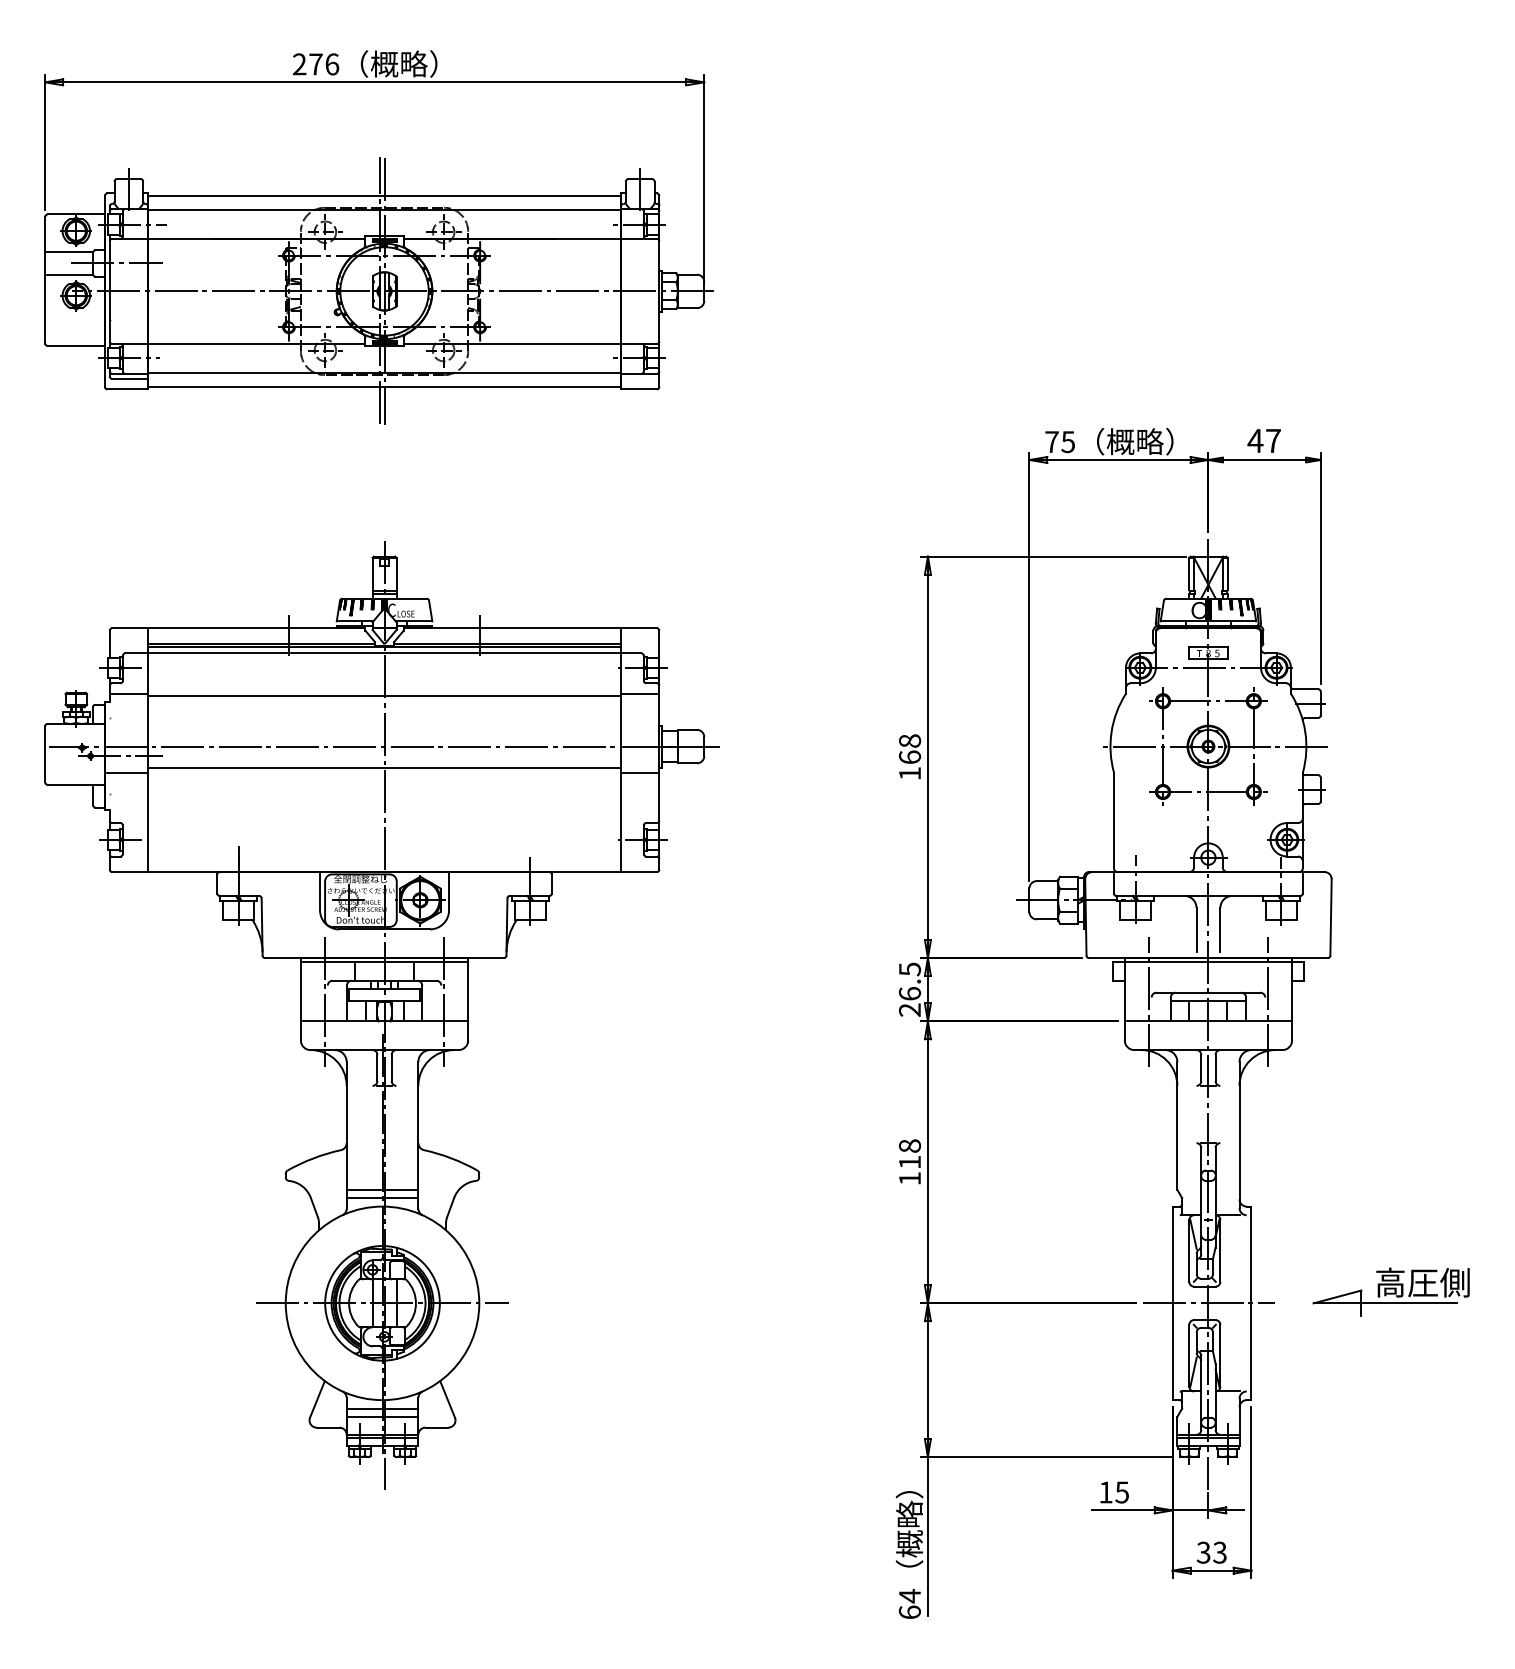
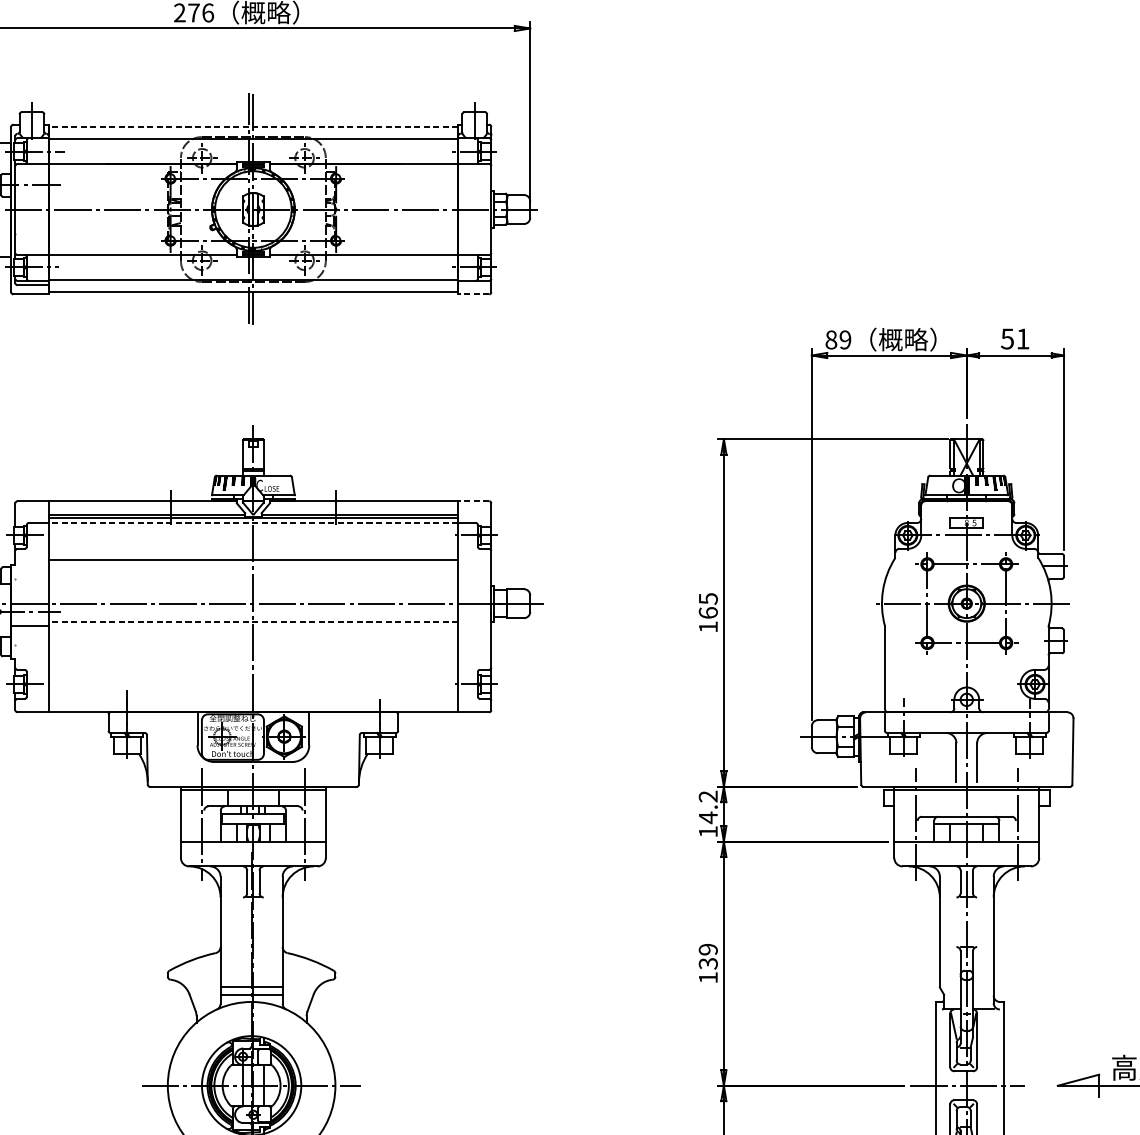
line: (384, 195) -> (253, 126), solid -> dashed
line: (639, 389) -> (474, 294), solid -> dashed
text: (1263, 441) -> (1014, 339), 47 -> 51
text: (1059, 442) -> (837, 340), 75 -> 89
line: (639, 628) -> (474, 501), solid -> dashed
line: (384, 653) -> (253, 523), solid -> dashed
line: (129, 693) -> (32, 557), removed
line: (638, 693) -> (473, 557), removed
text: (909, 741) -> (707, 599), 168 -> 165
line: (384, 767) -> (253, 621), solid -> dashed
line: (638, 772) -> (473, 626), removed
text: (909, 989) -> (707, 813), 26.5 -> 14.2
text: (909, 1154) -> (707, 956), 118 -> 139

